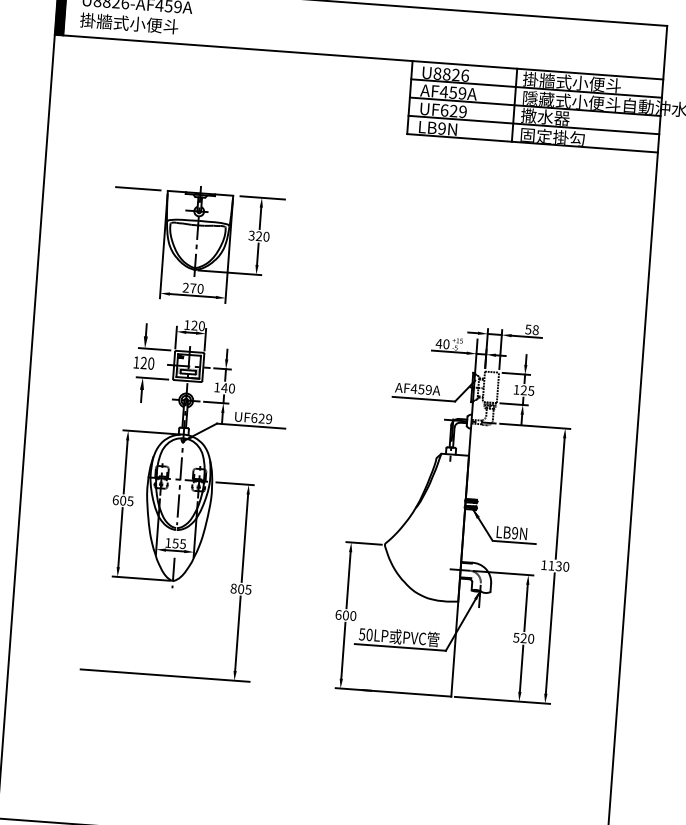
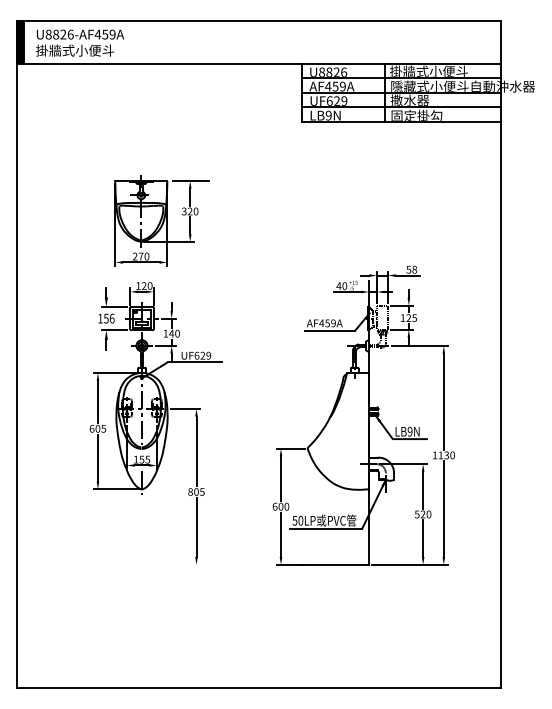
line: (137, 188) -> (91, 180), removed
text: (147, 363) -> (109, 318), 120 -> 156
line: (165, 675) -> (141, 564), removed

